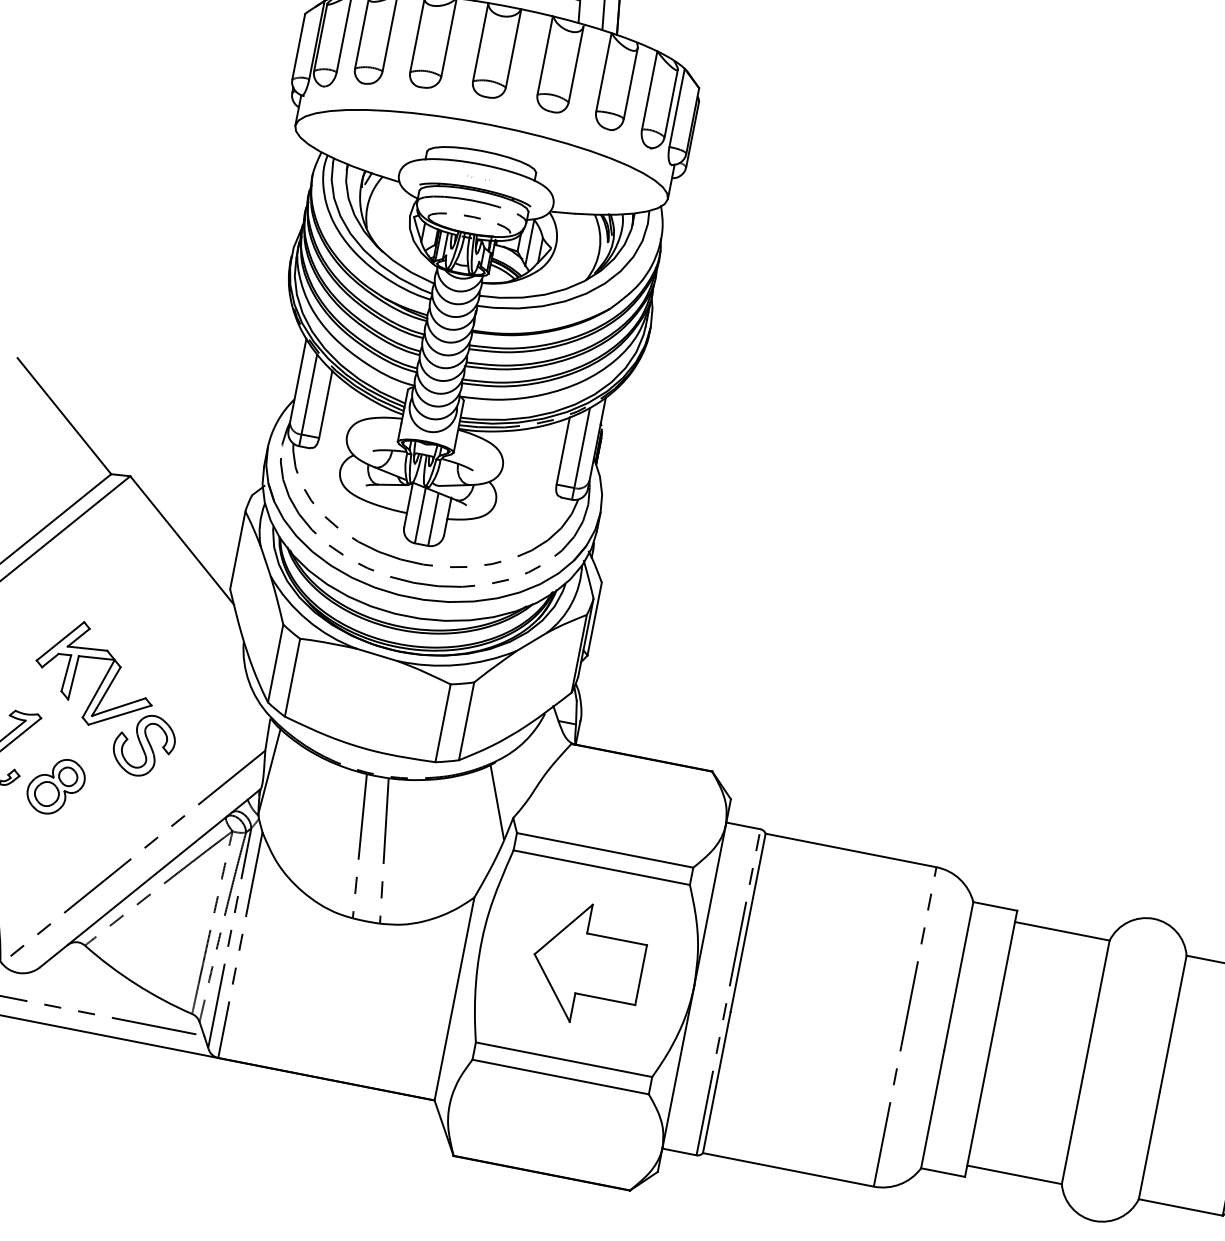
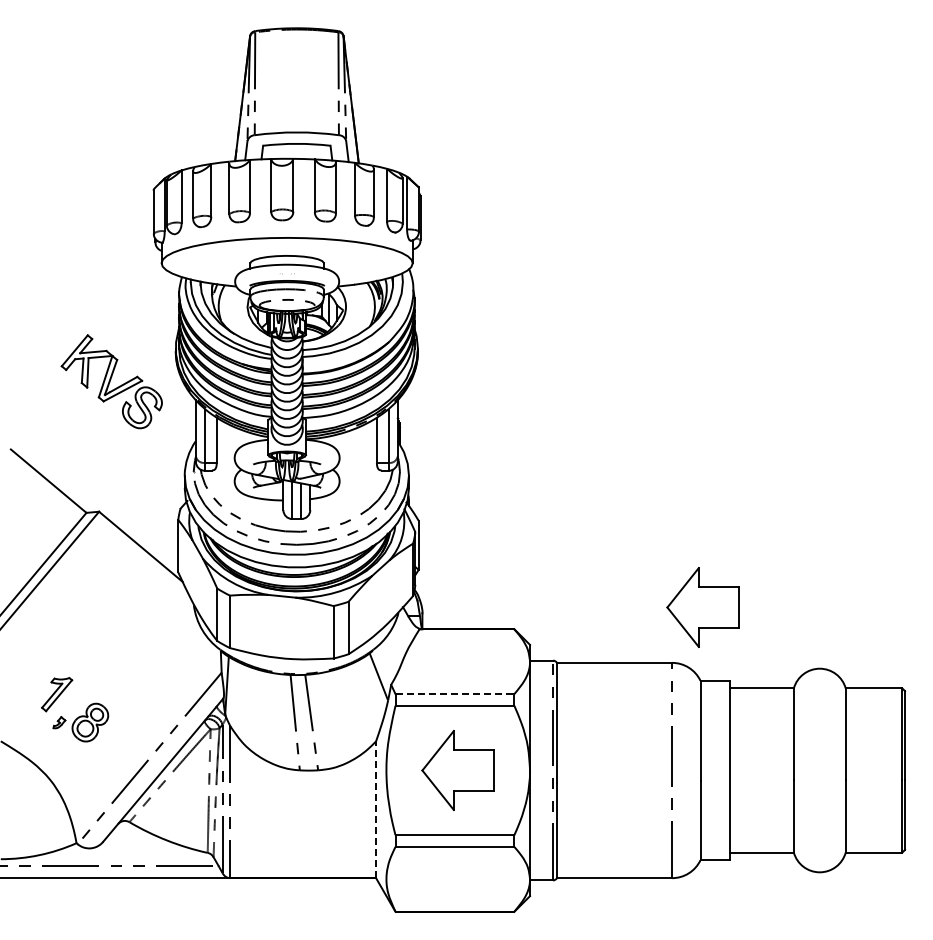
part: (105, 697) -> (111, 381), moved
part: (997, 793) -> (702, 607), added
line: (605, 851) -> (455, 694), solid -> dashed
line: (455, 998) -> (376, 809), solid -> dashed

